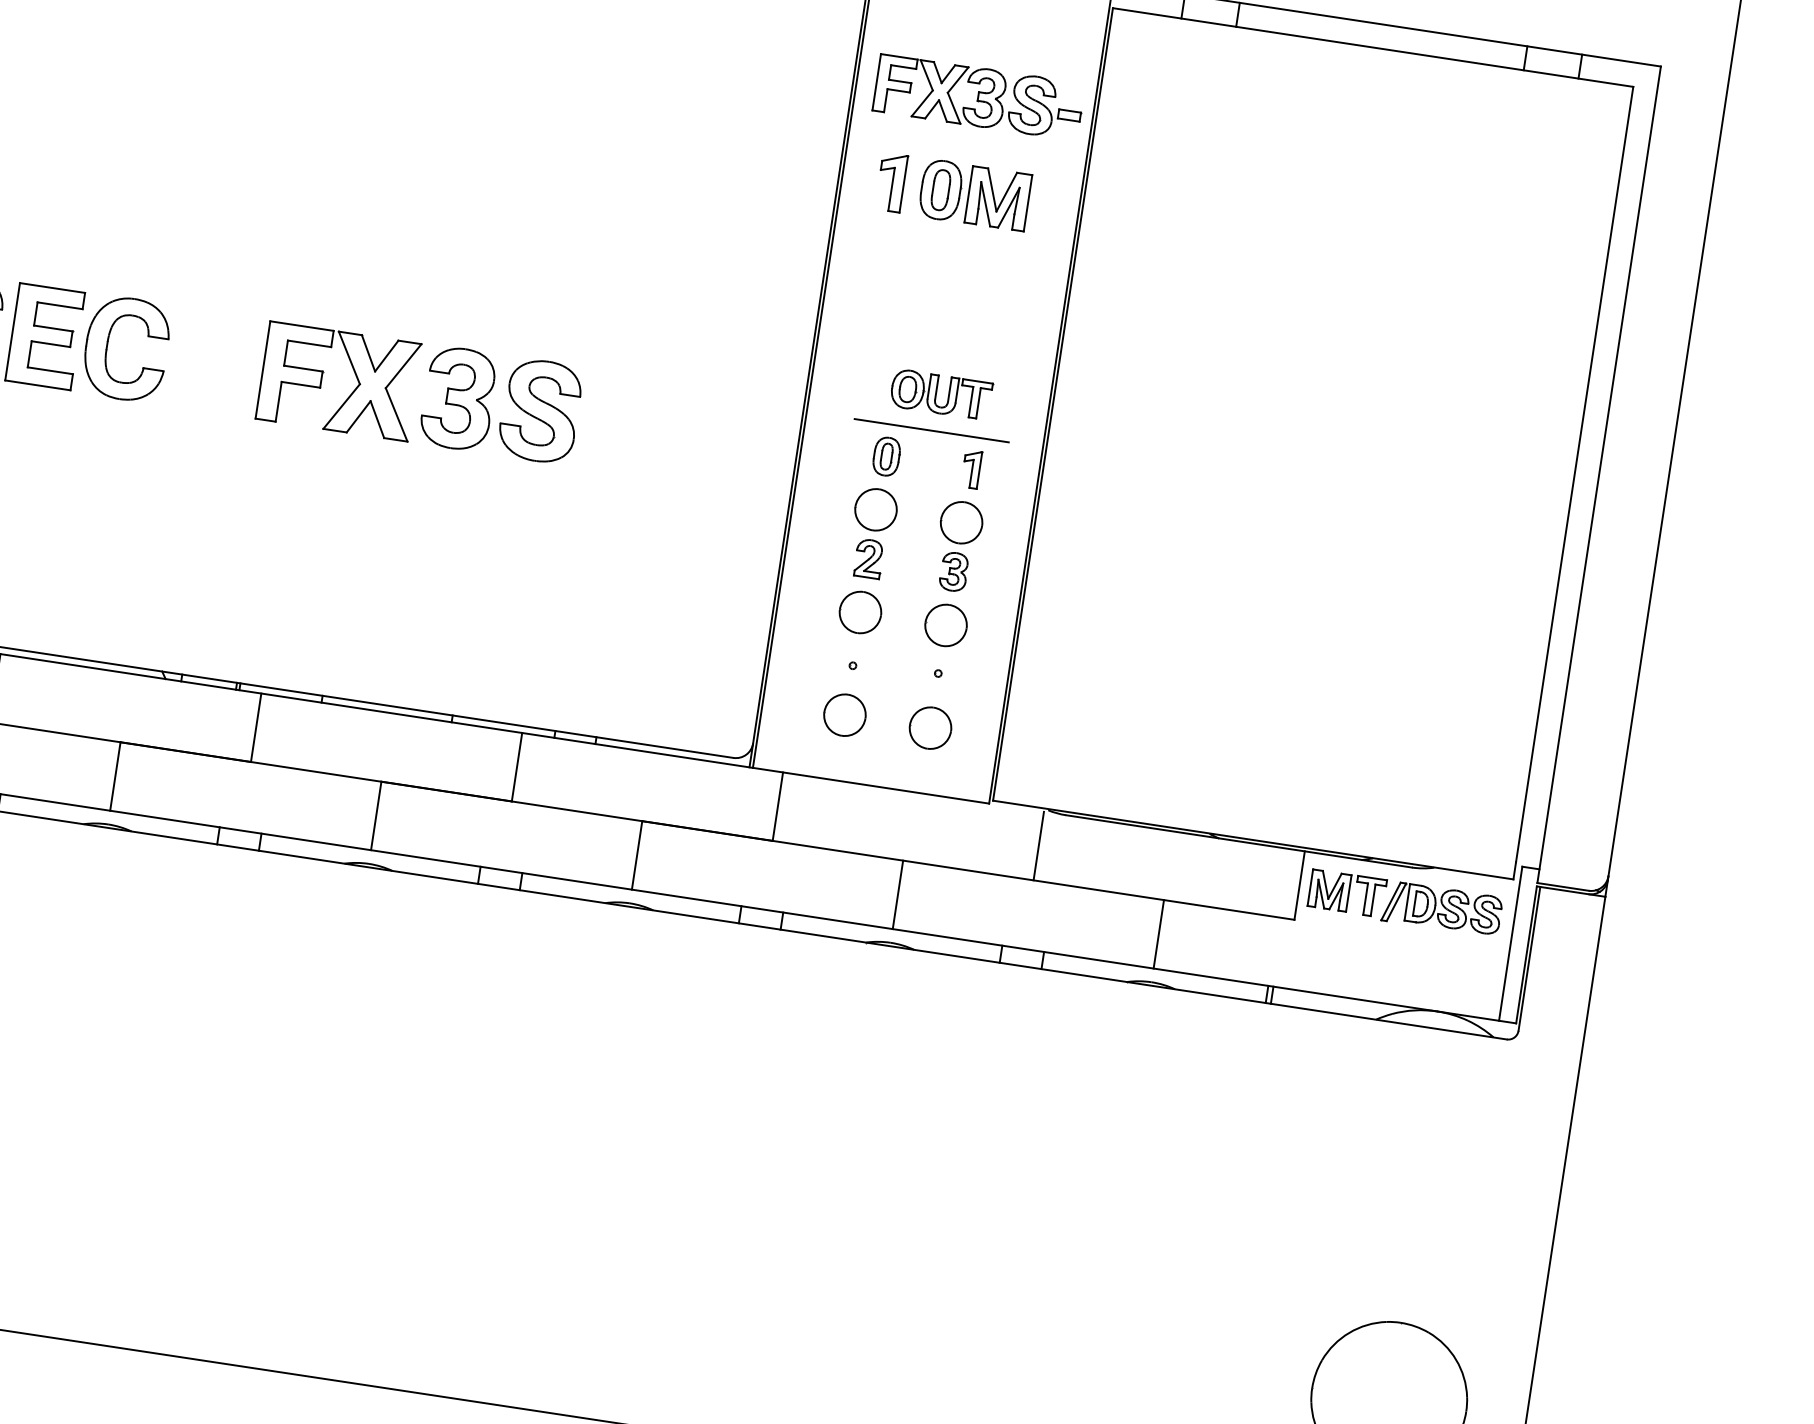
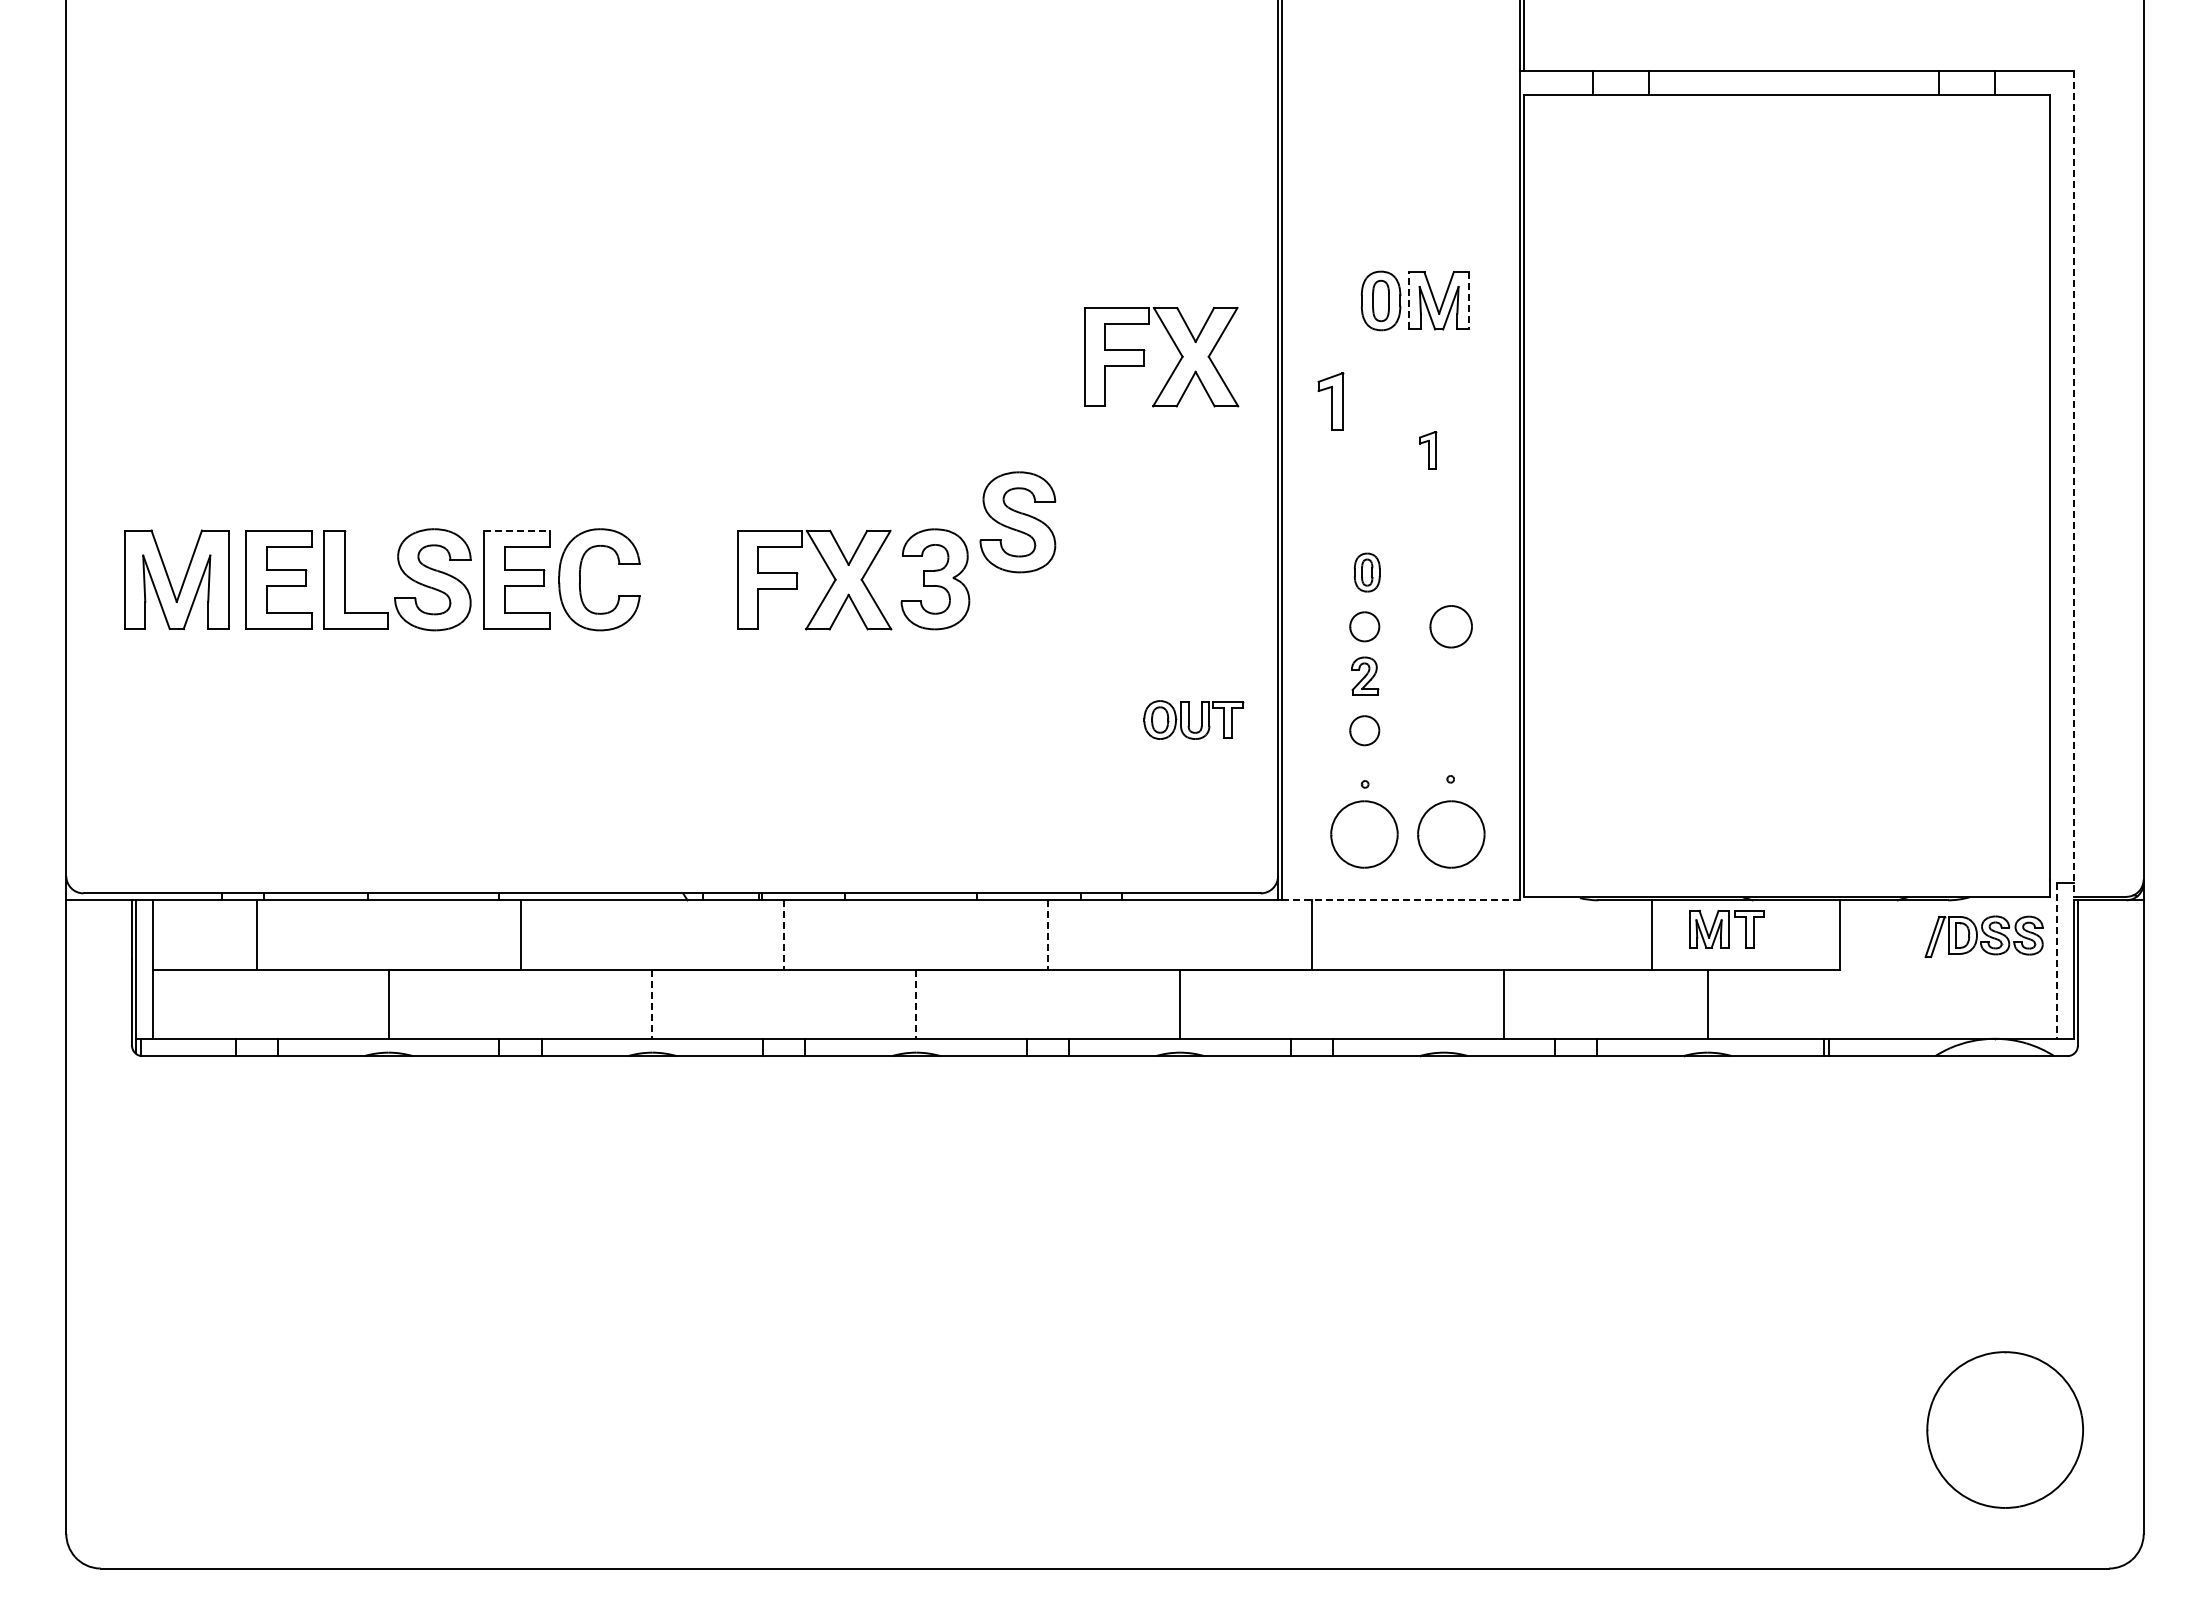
part: (978, 97) -> (1404, 203), removed
part: (891, 182) -> (1330, 401), moved
line: (969, 193) -> (1409, 300), solid -> dashed
line: (1028, 203) -> (1469, 301), solid -> dashed
part: (731, 206) -> (1176, 348), added
line: (52, 287) -> (517, 530), solid -> dashed
part: (940, 393) -> (1193, 719), moved
part: (539, 411) -> (1017, 522), moved
line: (931, 430) -> (1407, 540), removed
part: (971, 469) -> (1428, 450), moved
line: (1599, 474) -> (2074, 483), solid -> dashed
part: (875, 509) -> (1364, 626), size x0.7
part: (953, 571) -> (1450, 676), removed
part: (860, 612) -> (1364, 730), size x0.7
part: (945, 625) -> (1450, 730), removed
part: (844, 715) -> (1364, 834), size x1.6
line: (256, 727) -> (784, 934), solid -> dashed
part: (929, 728) -> (1450, 834), size x1.6
line: (517, 766) -> (1048, 934), solid -> dashed
line: (115, 776) -> (652, 1004), solid -> dashed
line: (871, 785) -> (1401, 900), solid -> dashed
line: (376, 816) -> (916, 1004), solid -> dashed
line: (1038, 845) -> (1651, 934), moved
part: (1346, 893) -> (1726, 929), moved
line: (897, 894) -> (1503, 1003), moved
line: (1511, 943) -> (2057, 960), solid -> dashed

